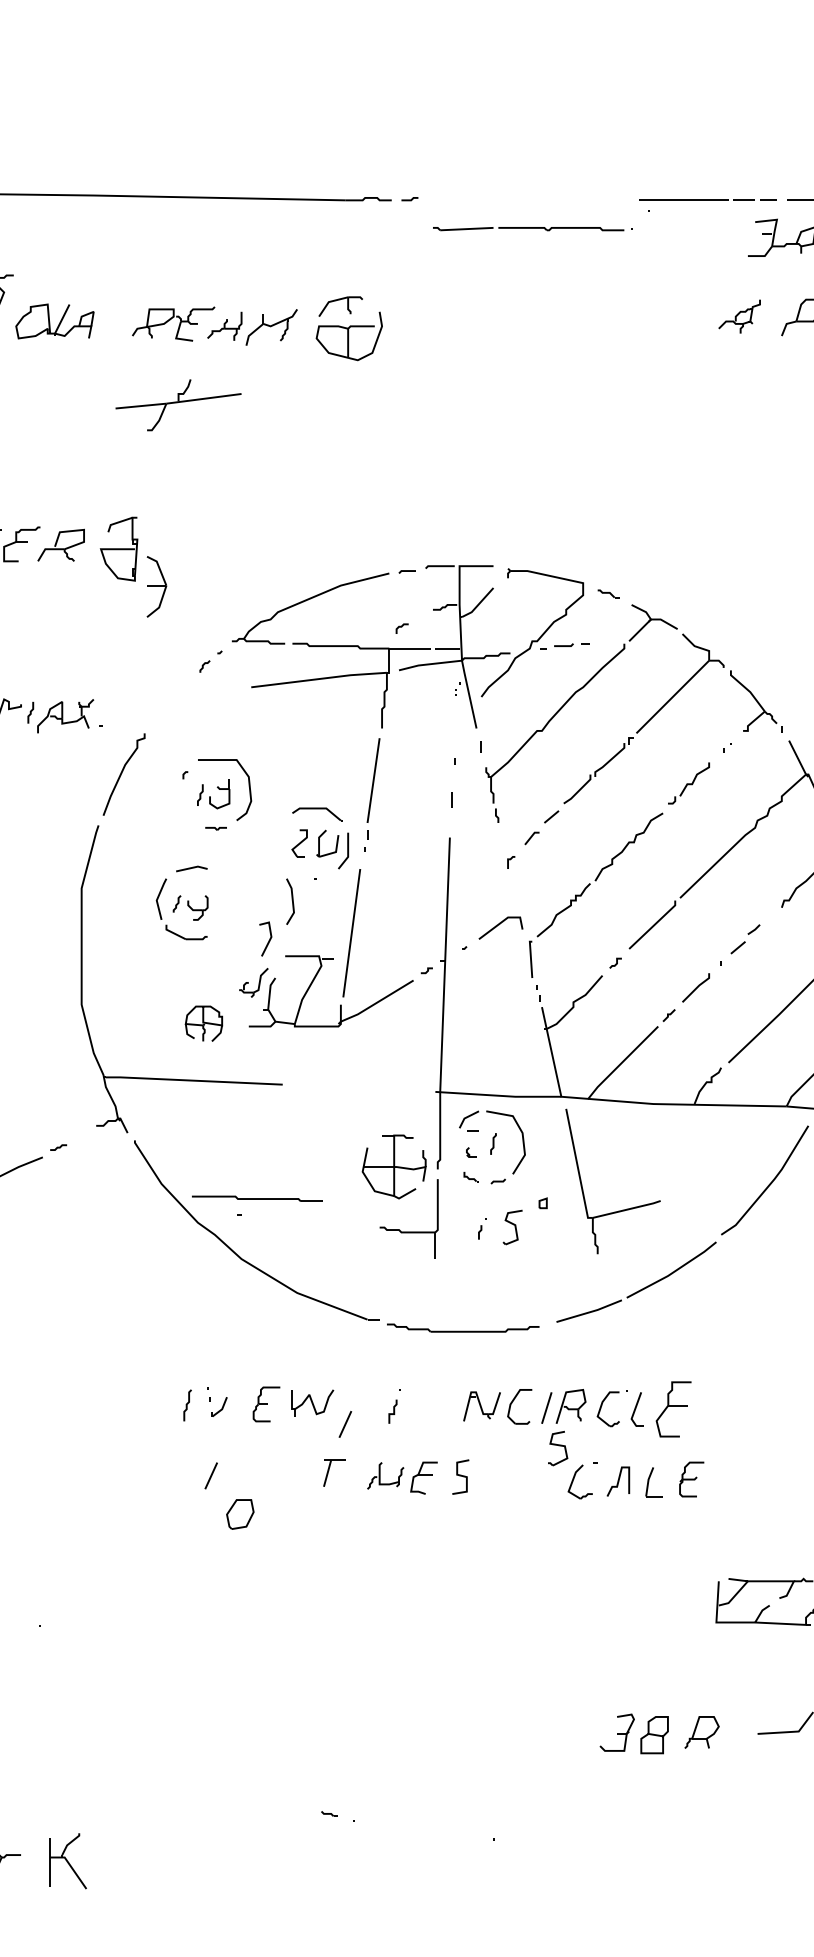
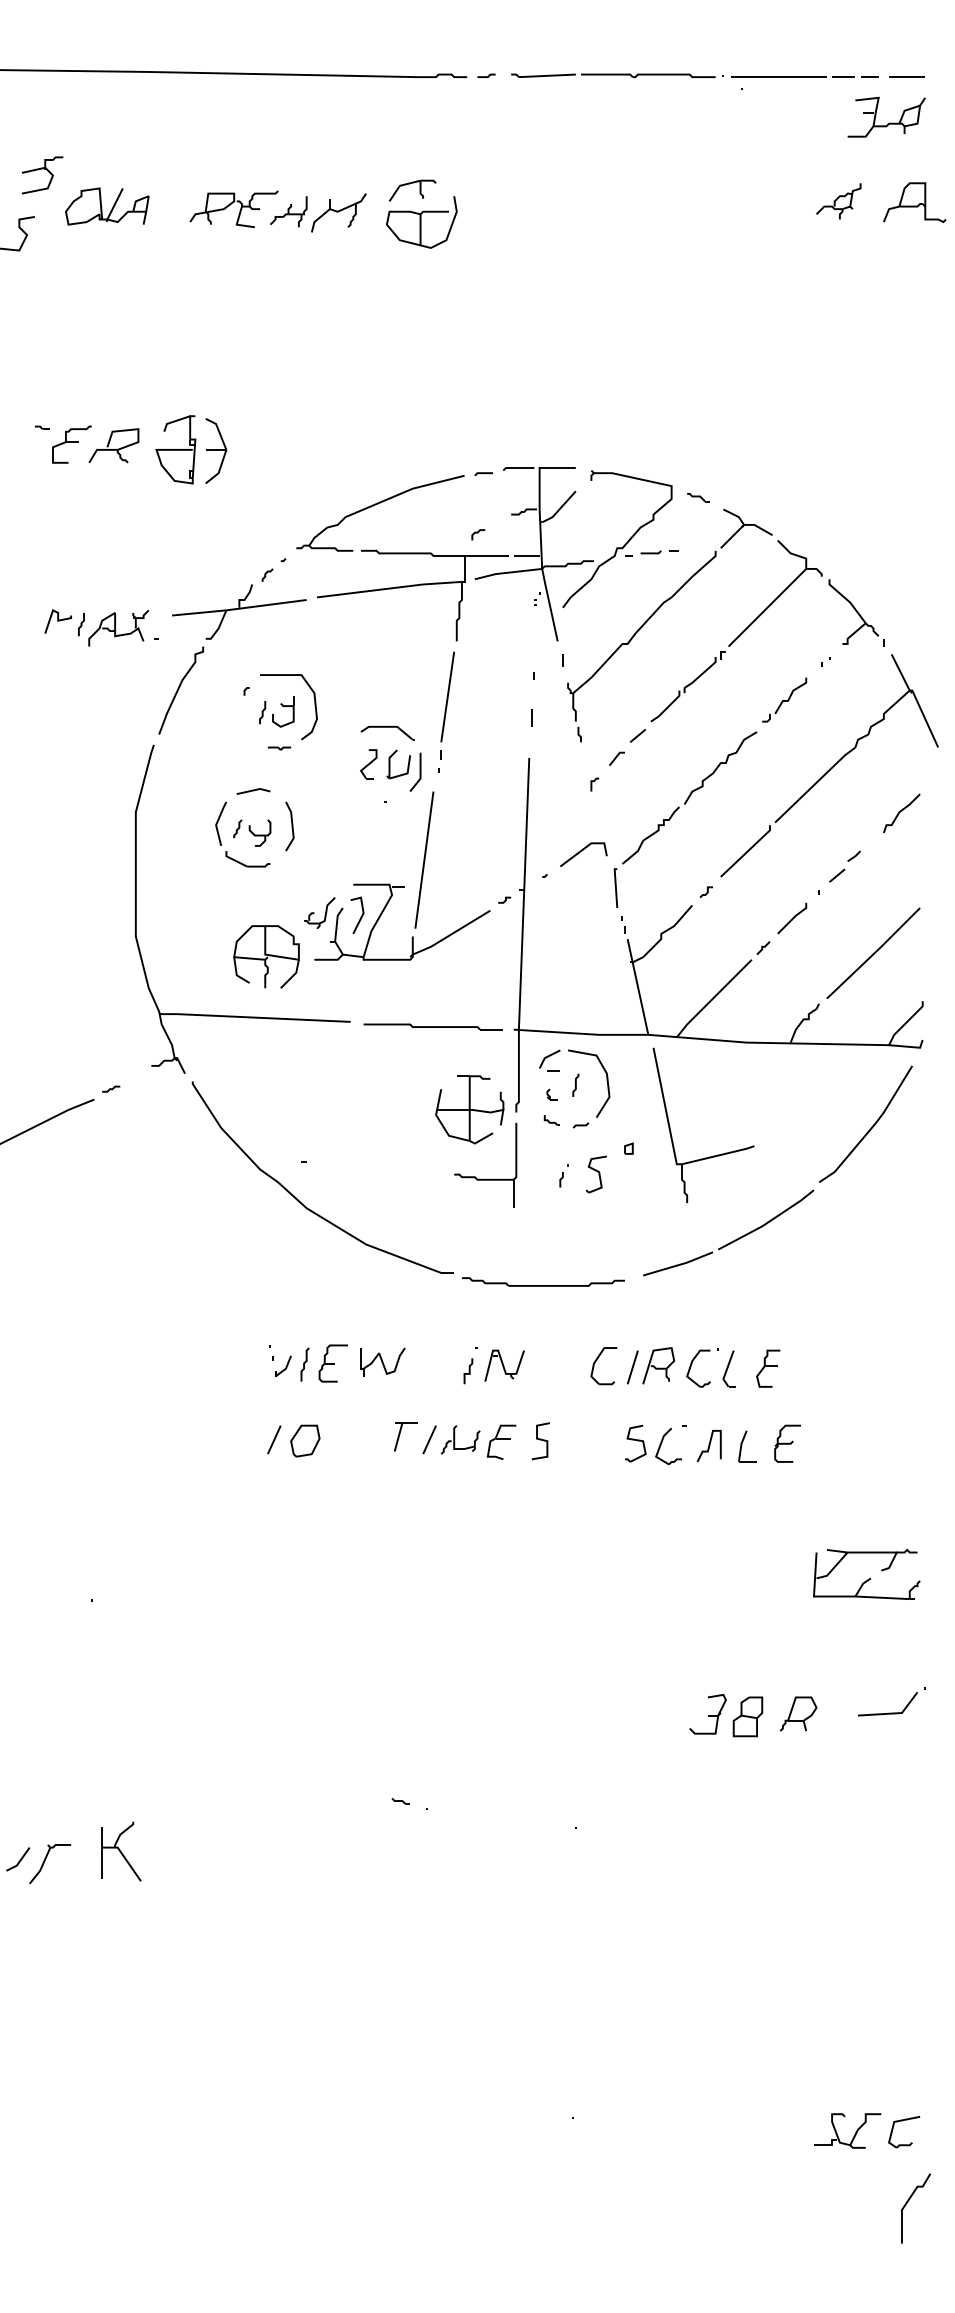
part: (532, 228) -> (617, 75), moved
part: (178, 404) -> (239, 611), moved
part: (157, 586) -> (216, 450), moved
line: (291, 901) -> (291, 826), moved
line: (268, 940) -> (360, 916), moved
part: (203, 1023) -> (266, 956), size x1.67
part: (256, 1198) -> (432, 1026), moved
curve: (187, 1405) -> (304, 1364), moved
part: (481, 1406) -> (504, 1365), moved
part: (673, 1409) -> (768, 1368), size x0.62
line: (345, 1424) -> (429, 1439), moved
part: (557, 1448) -> (635, 1443), moved
part: (240, 1513) -> (305, 1440), moved

